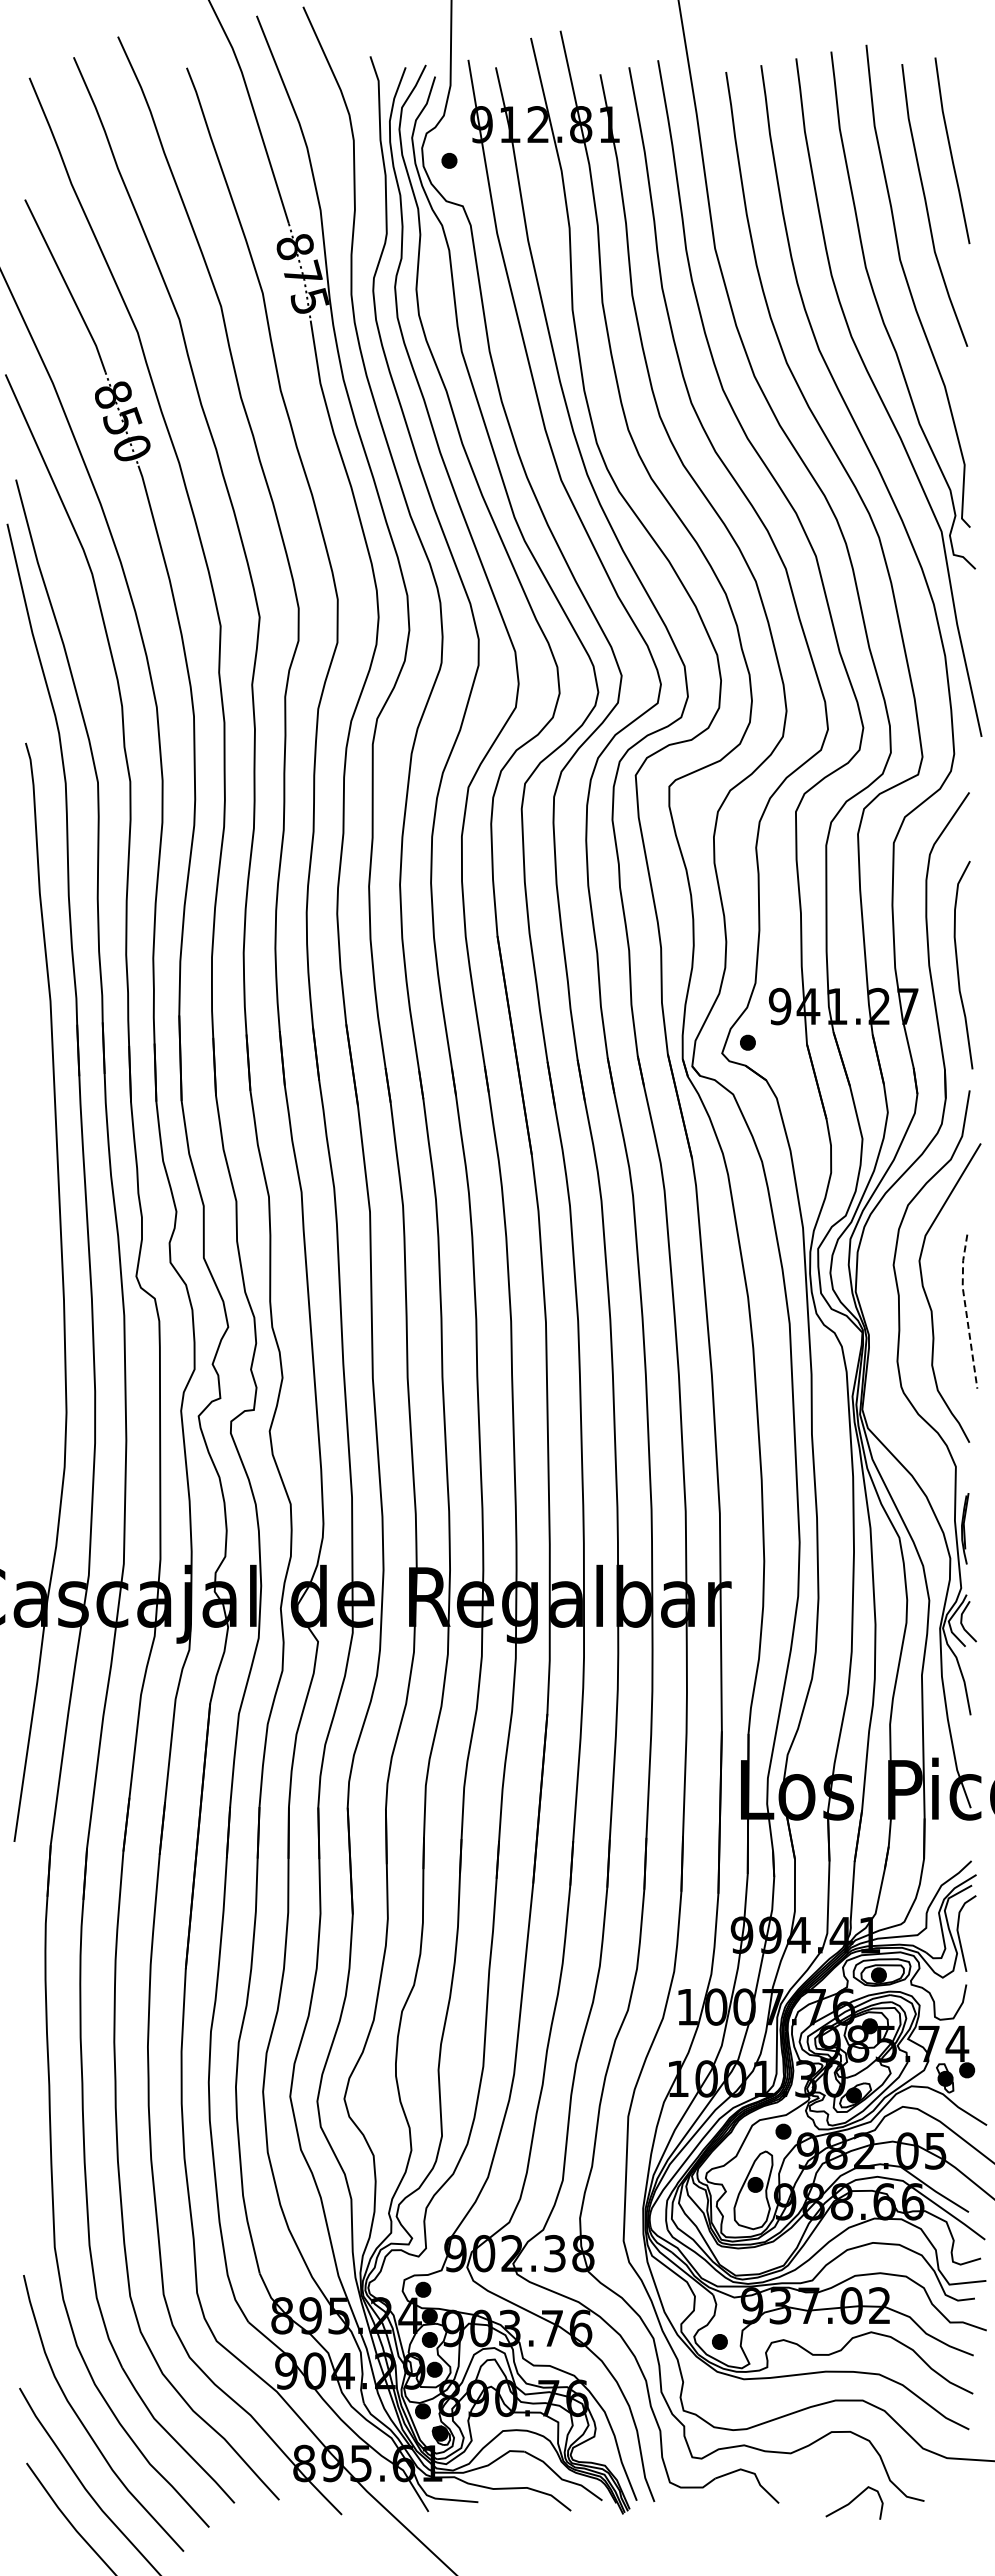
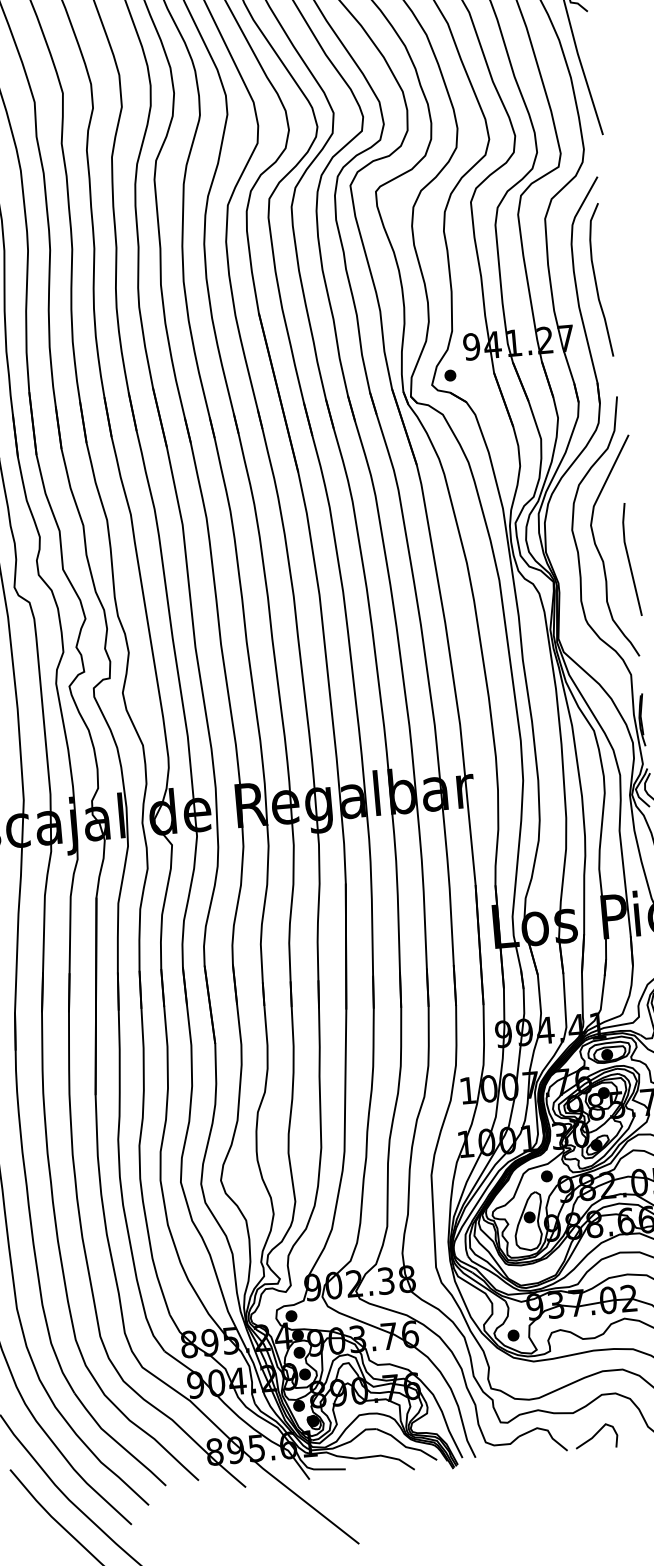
curve: (958, 964) -> (596, 280), moved
line: (966, 1310) -> (628, 558), dashed -> solid
curve: (853, 2501) -> (595, 1435), moved

